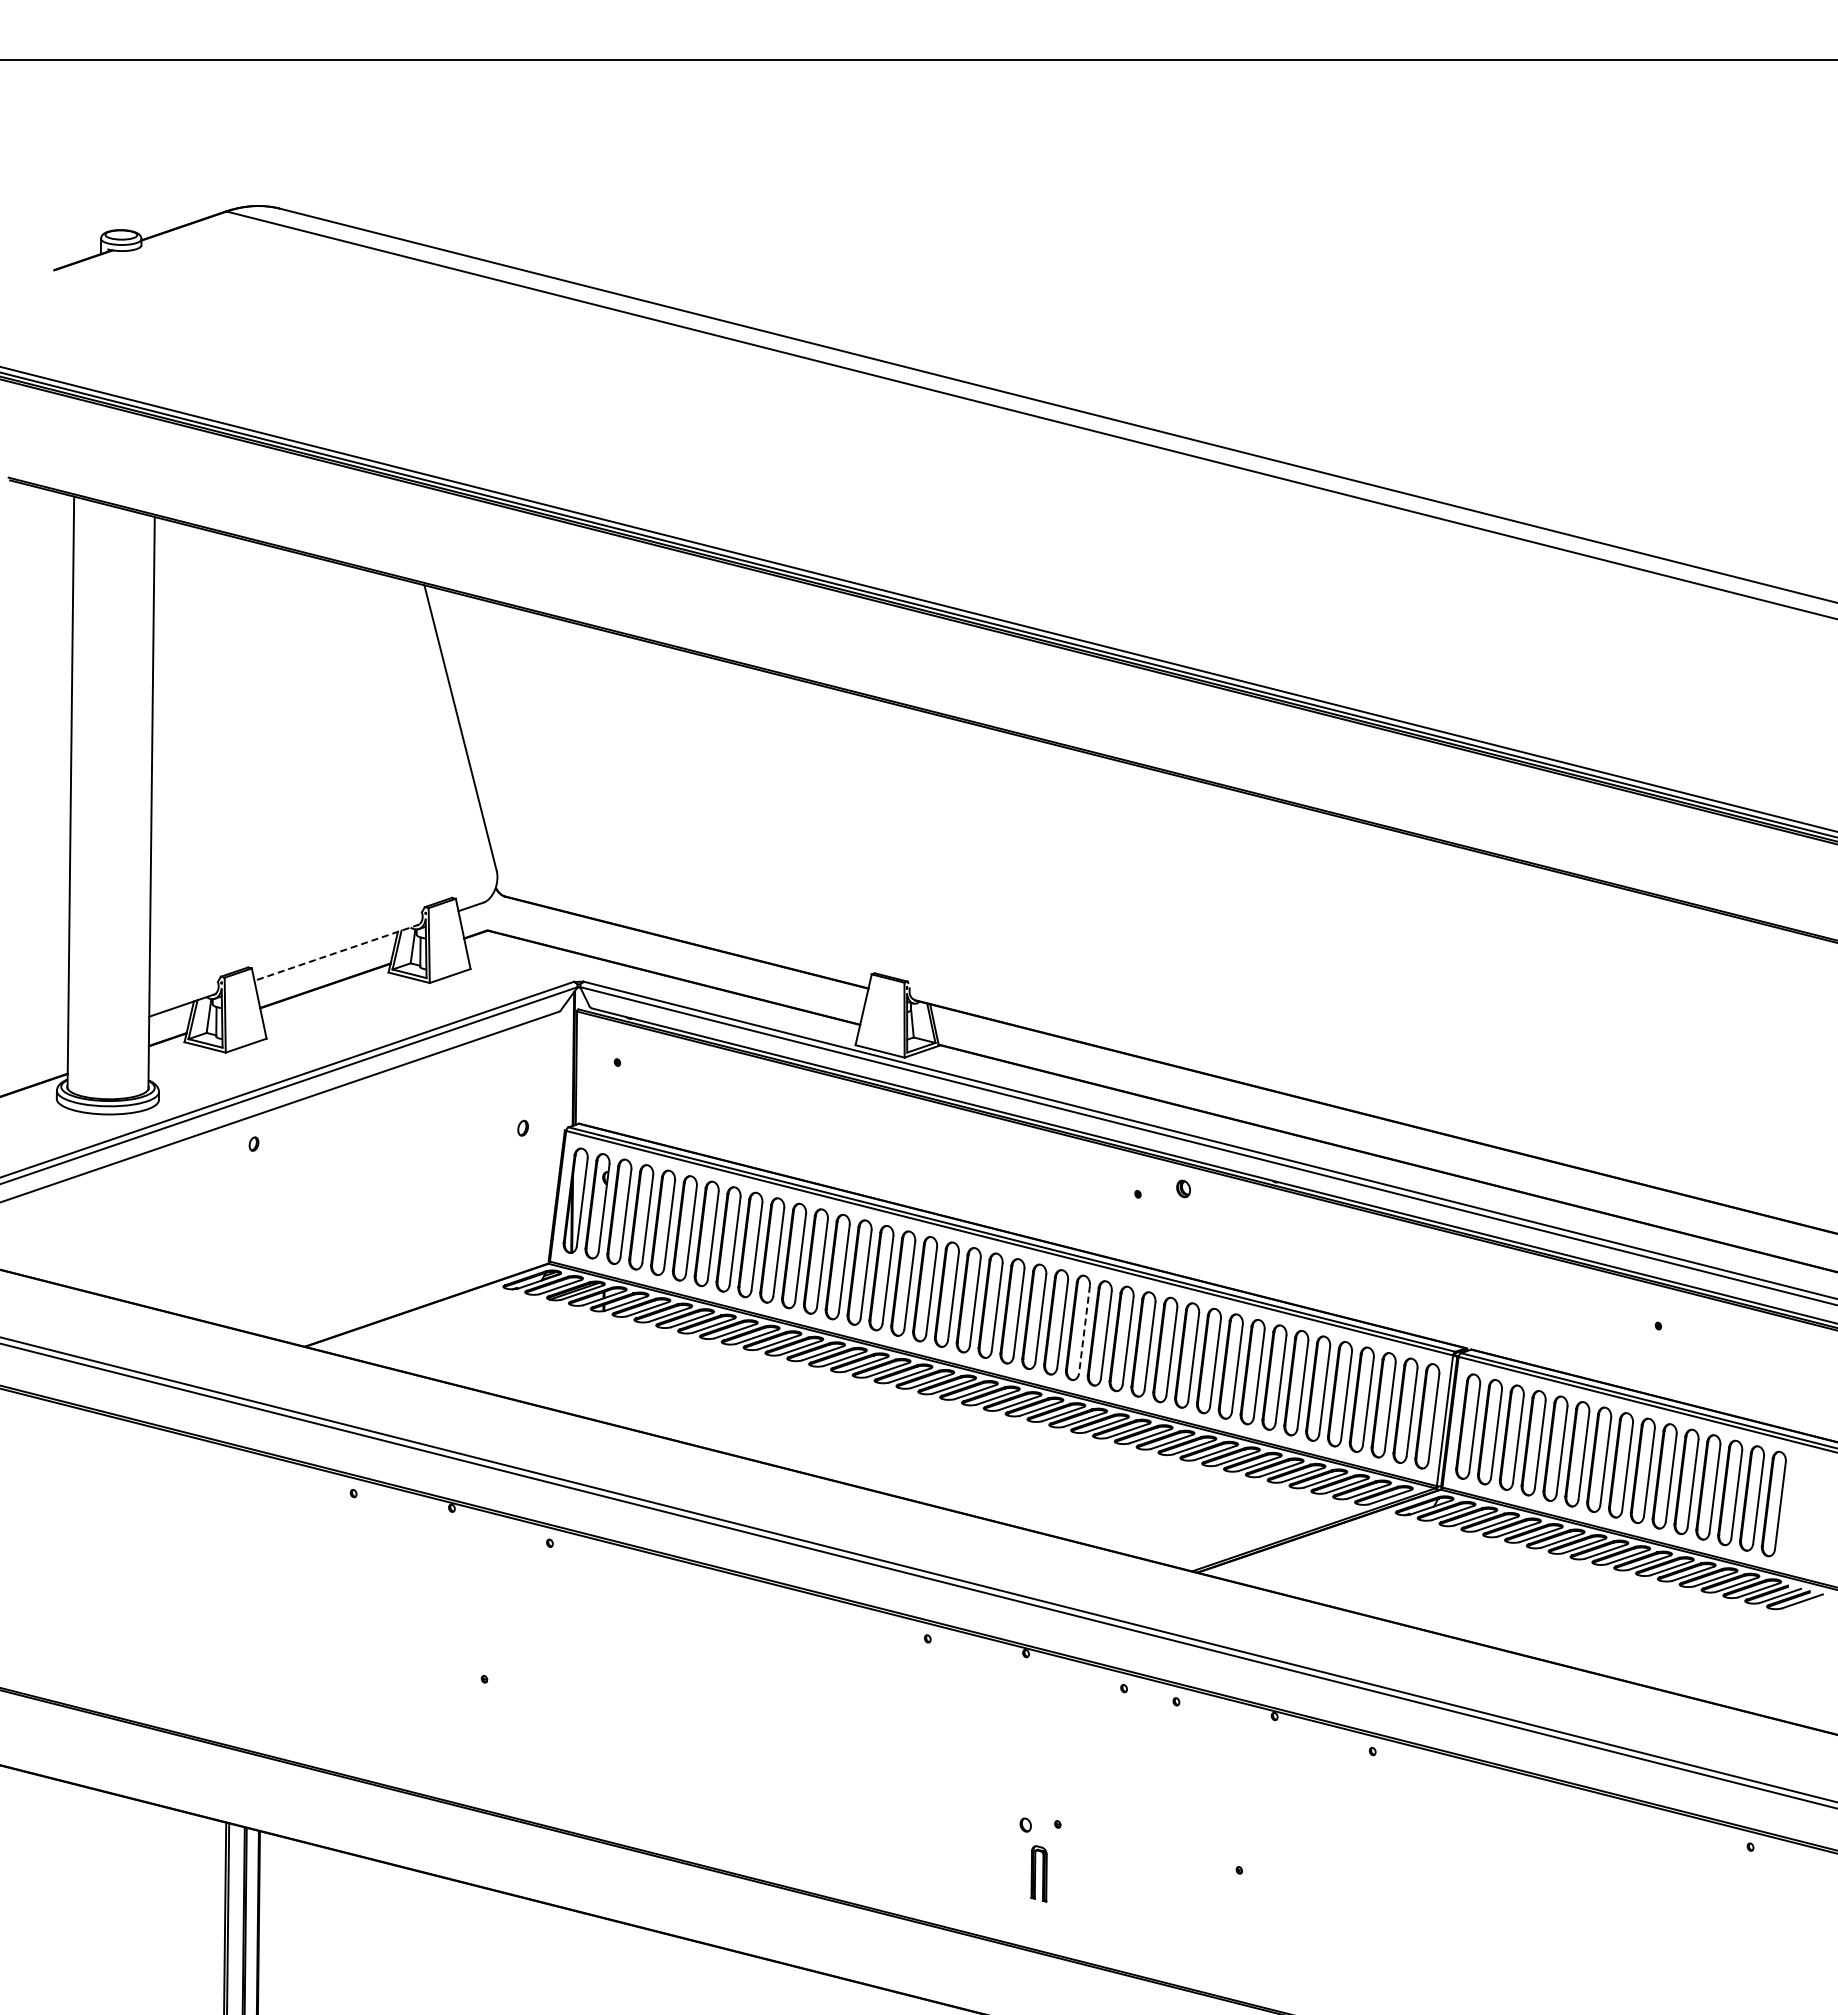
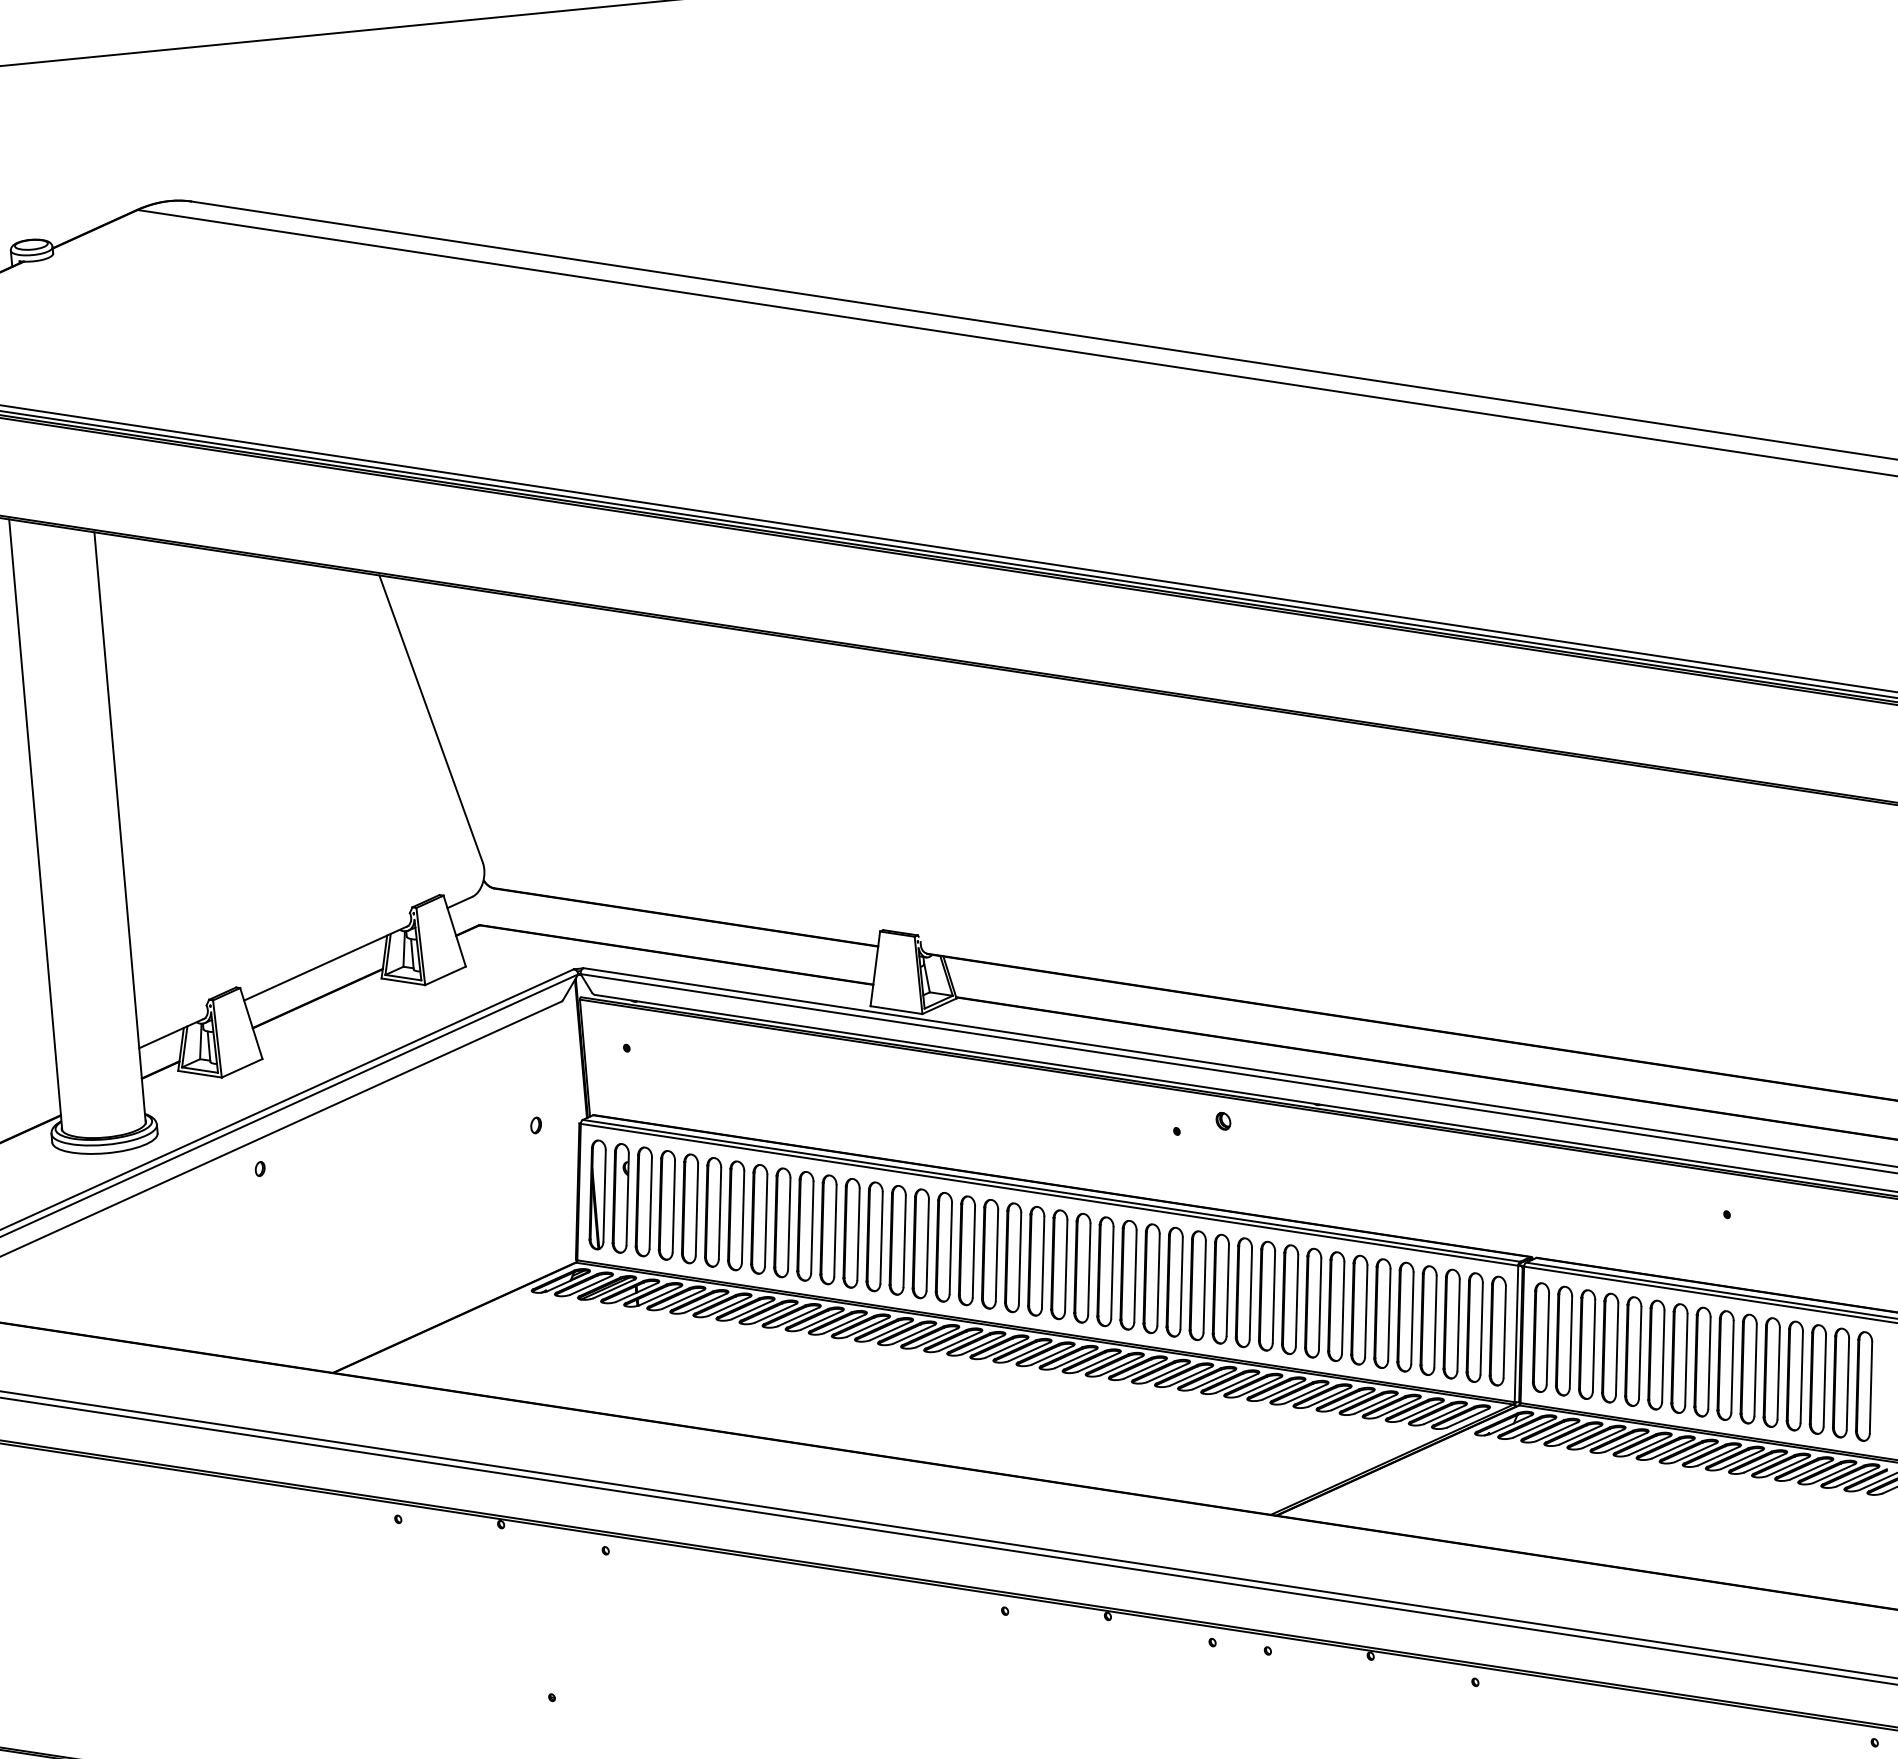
line: (336, 952) -> (325, 963), dashed -> solid
line: (1084, 1330) -> (1135, 1277), dashed -> solid

